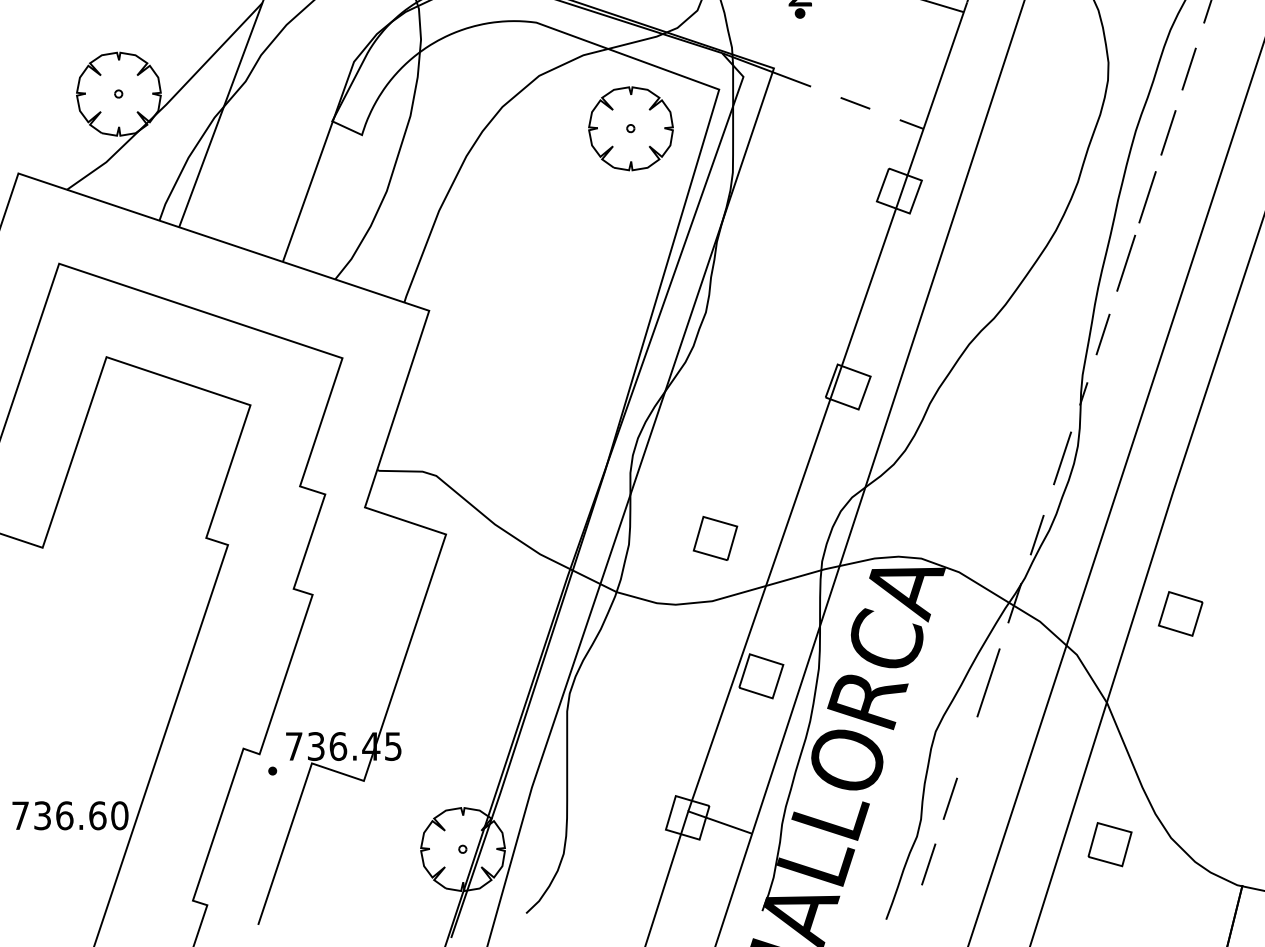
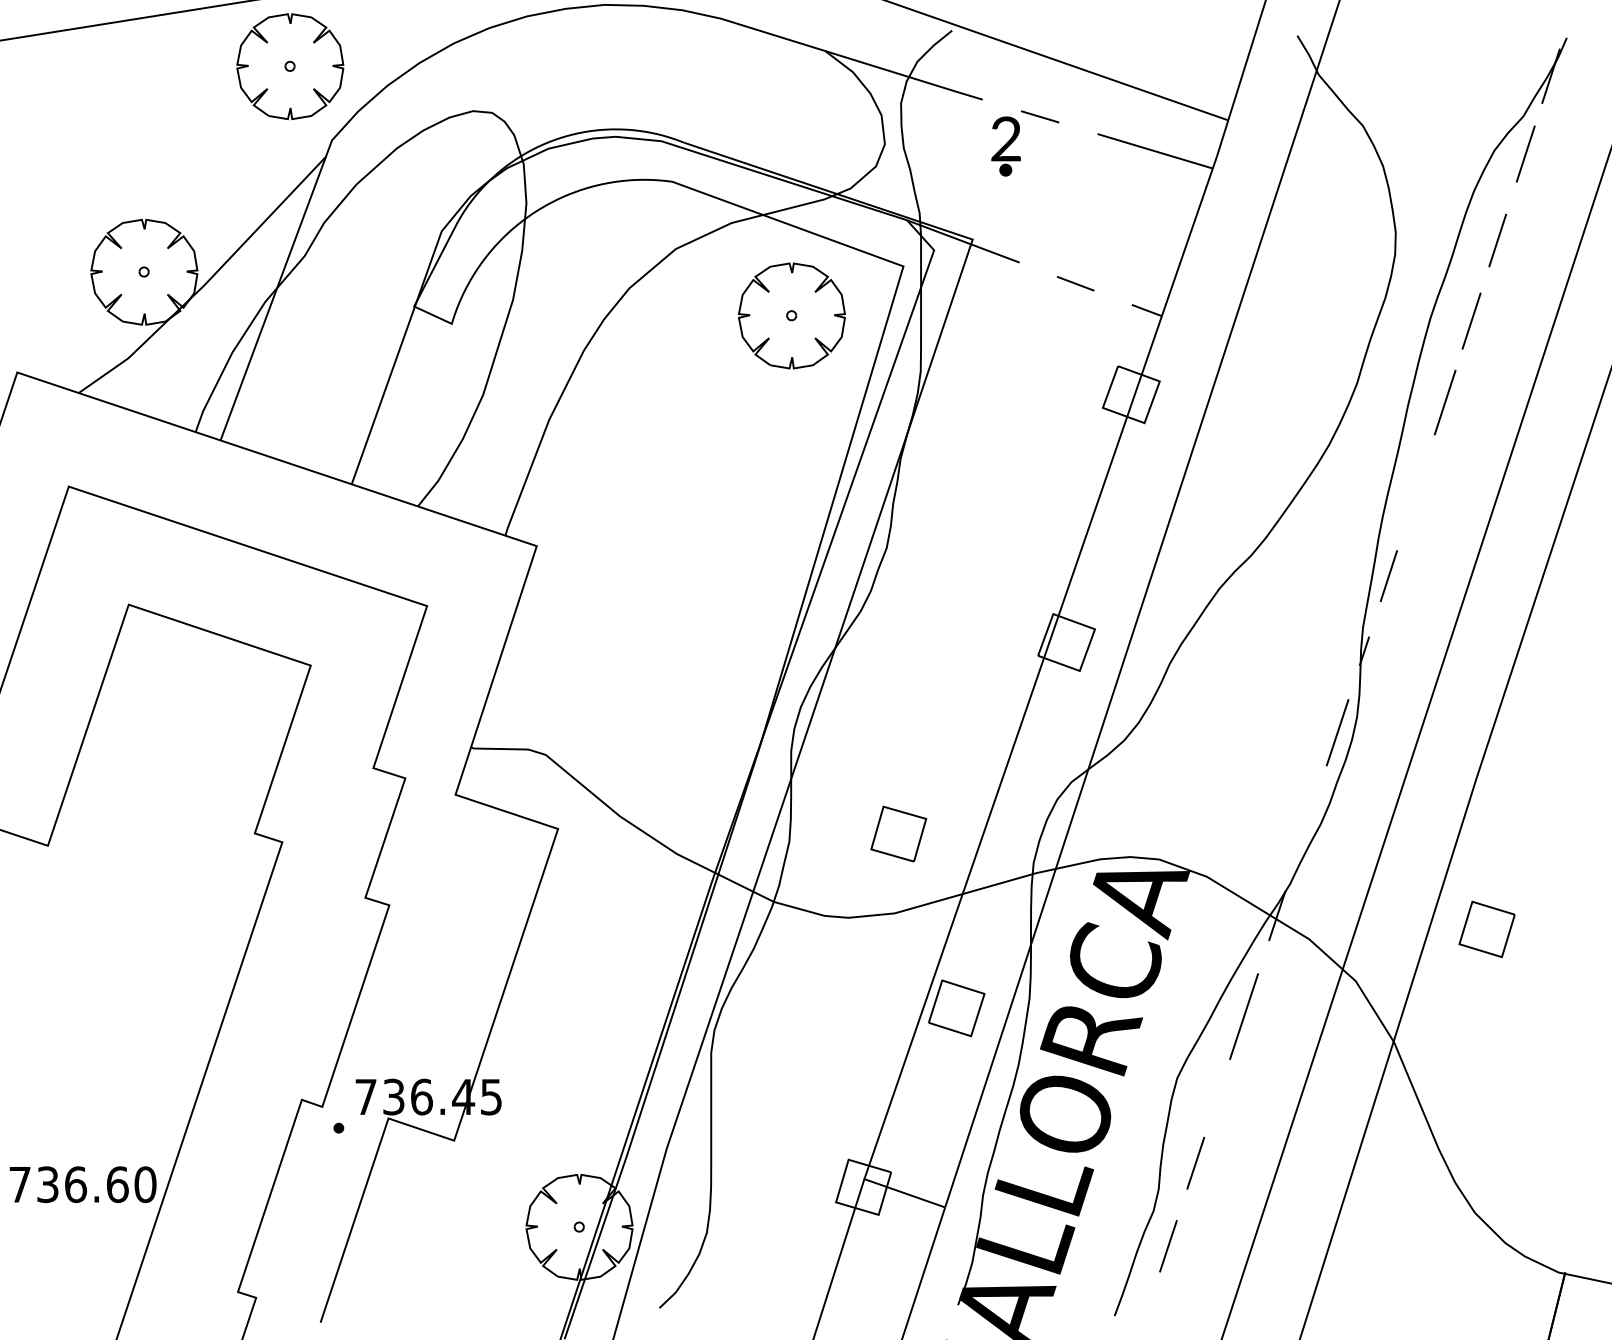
line: (1125, 262) -> (1417, 485), removed
line: (1037, 534) -> (1305, 829), removed
part: (1109, 844) -> (1397, 1220), removed

